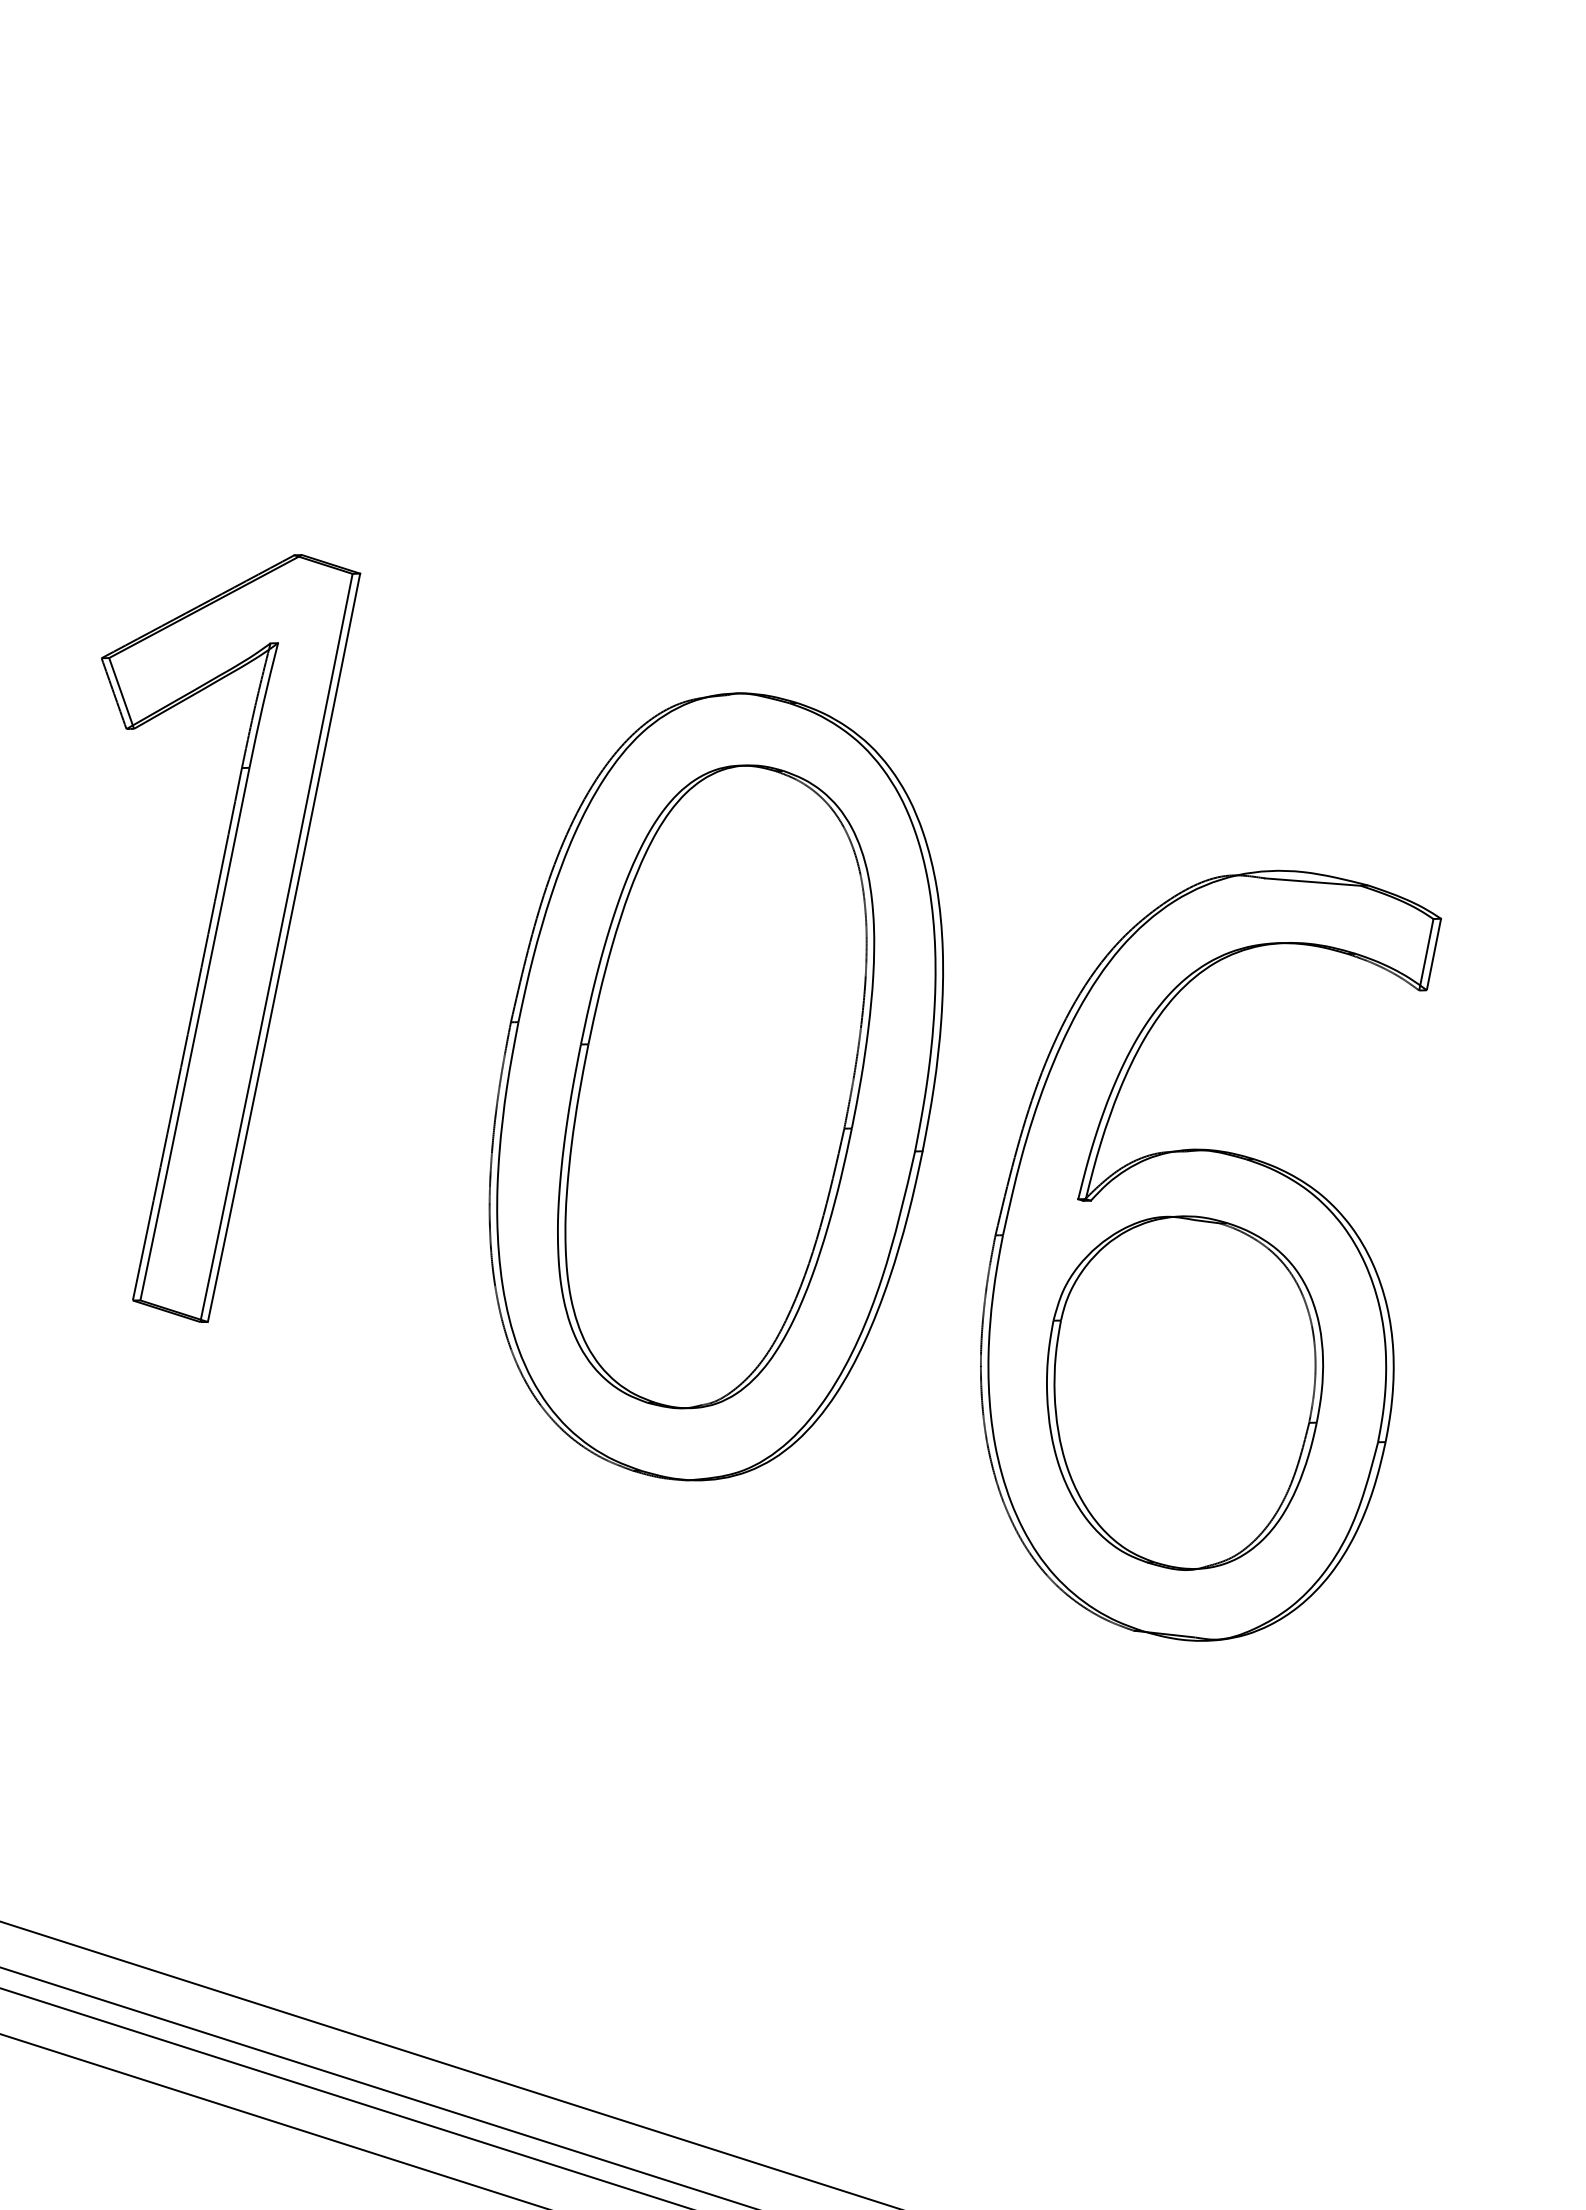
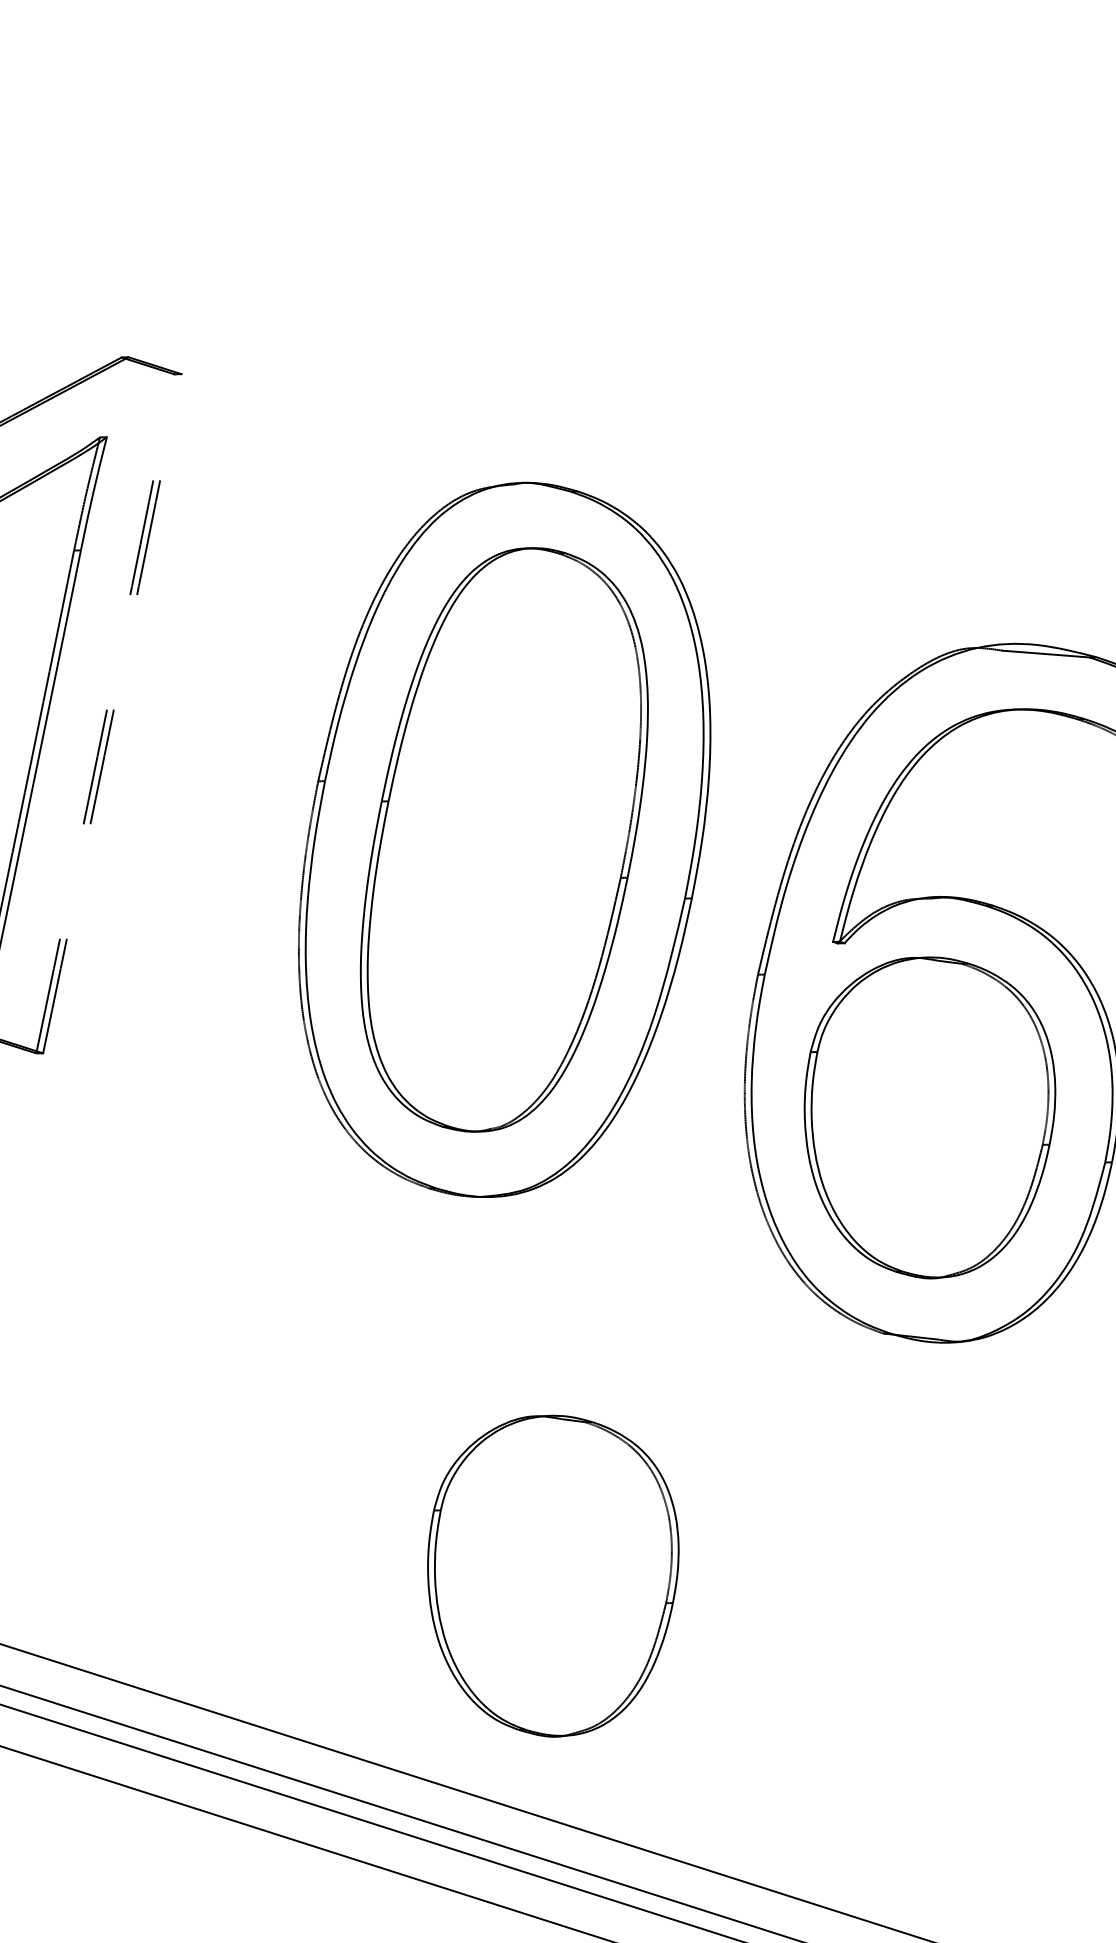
arc: (284, 947) -> (112, 713), solid -> dashed
arc: (277, 948) -> (106, 714), solid -> dashed
part: (770, 1897) -> (553, 1575), added

